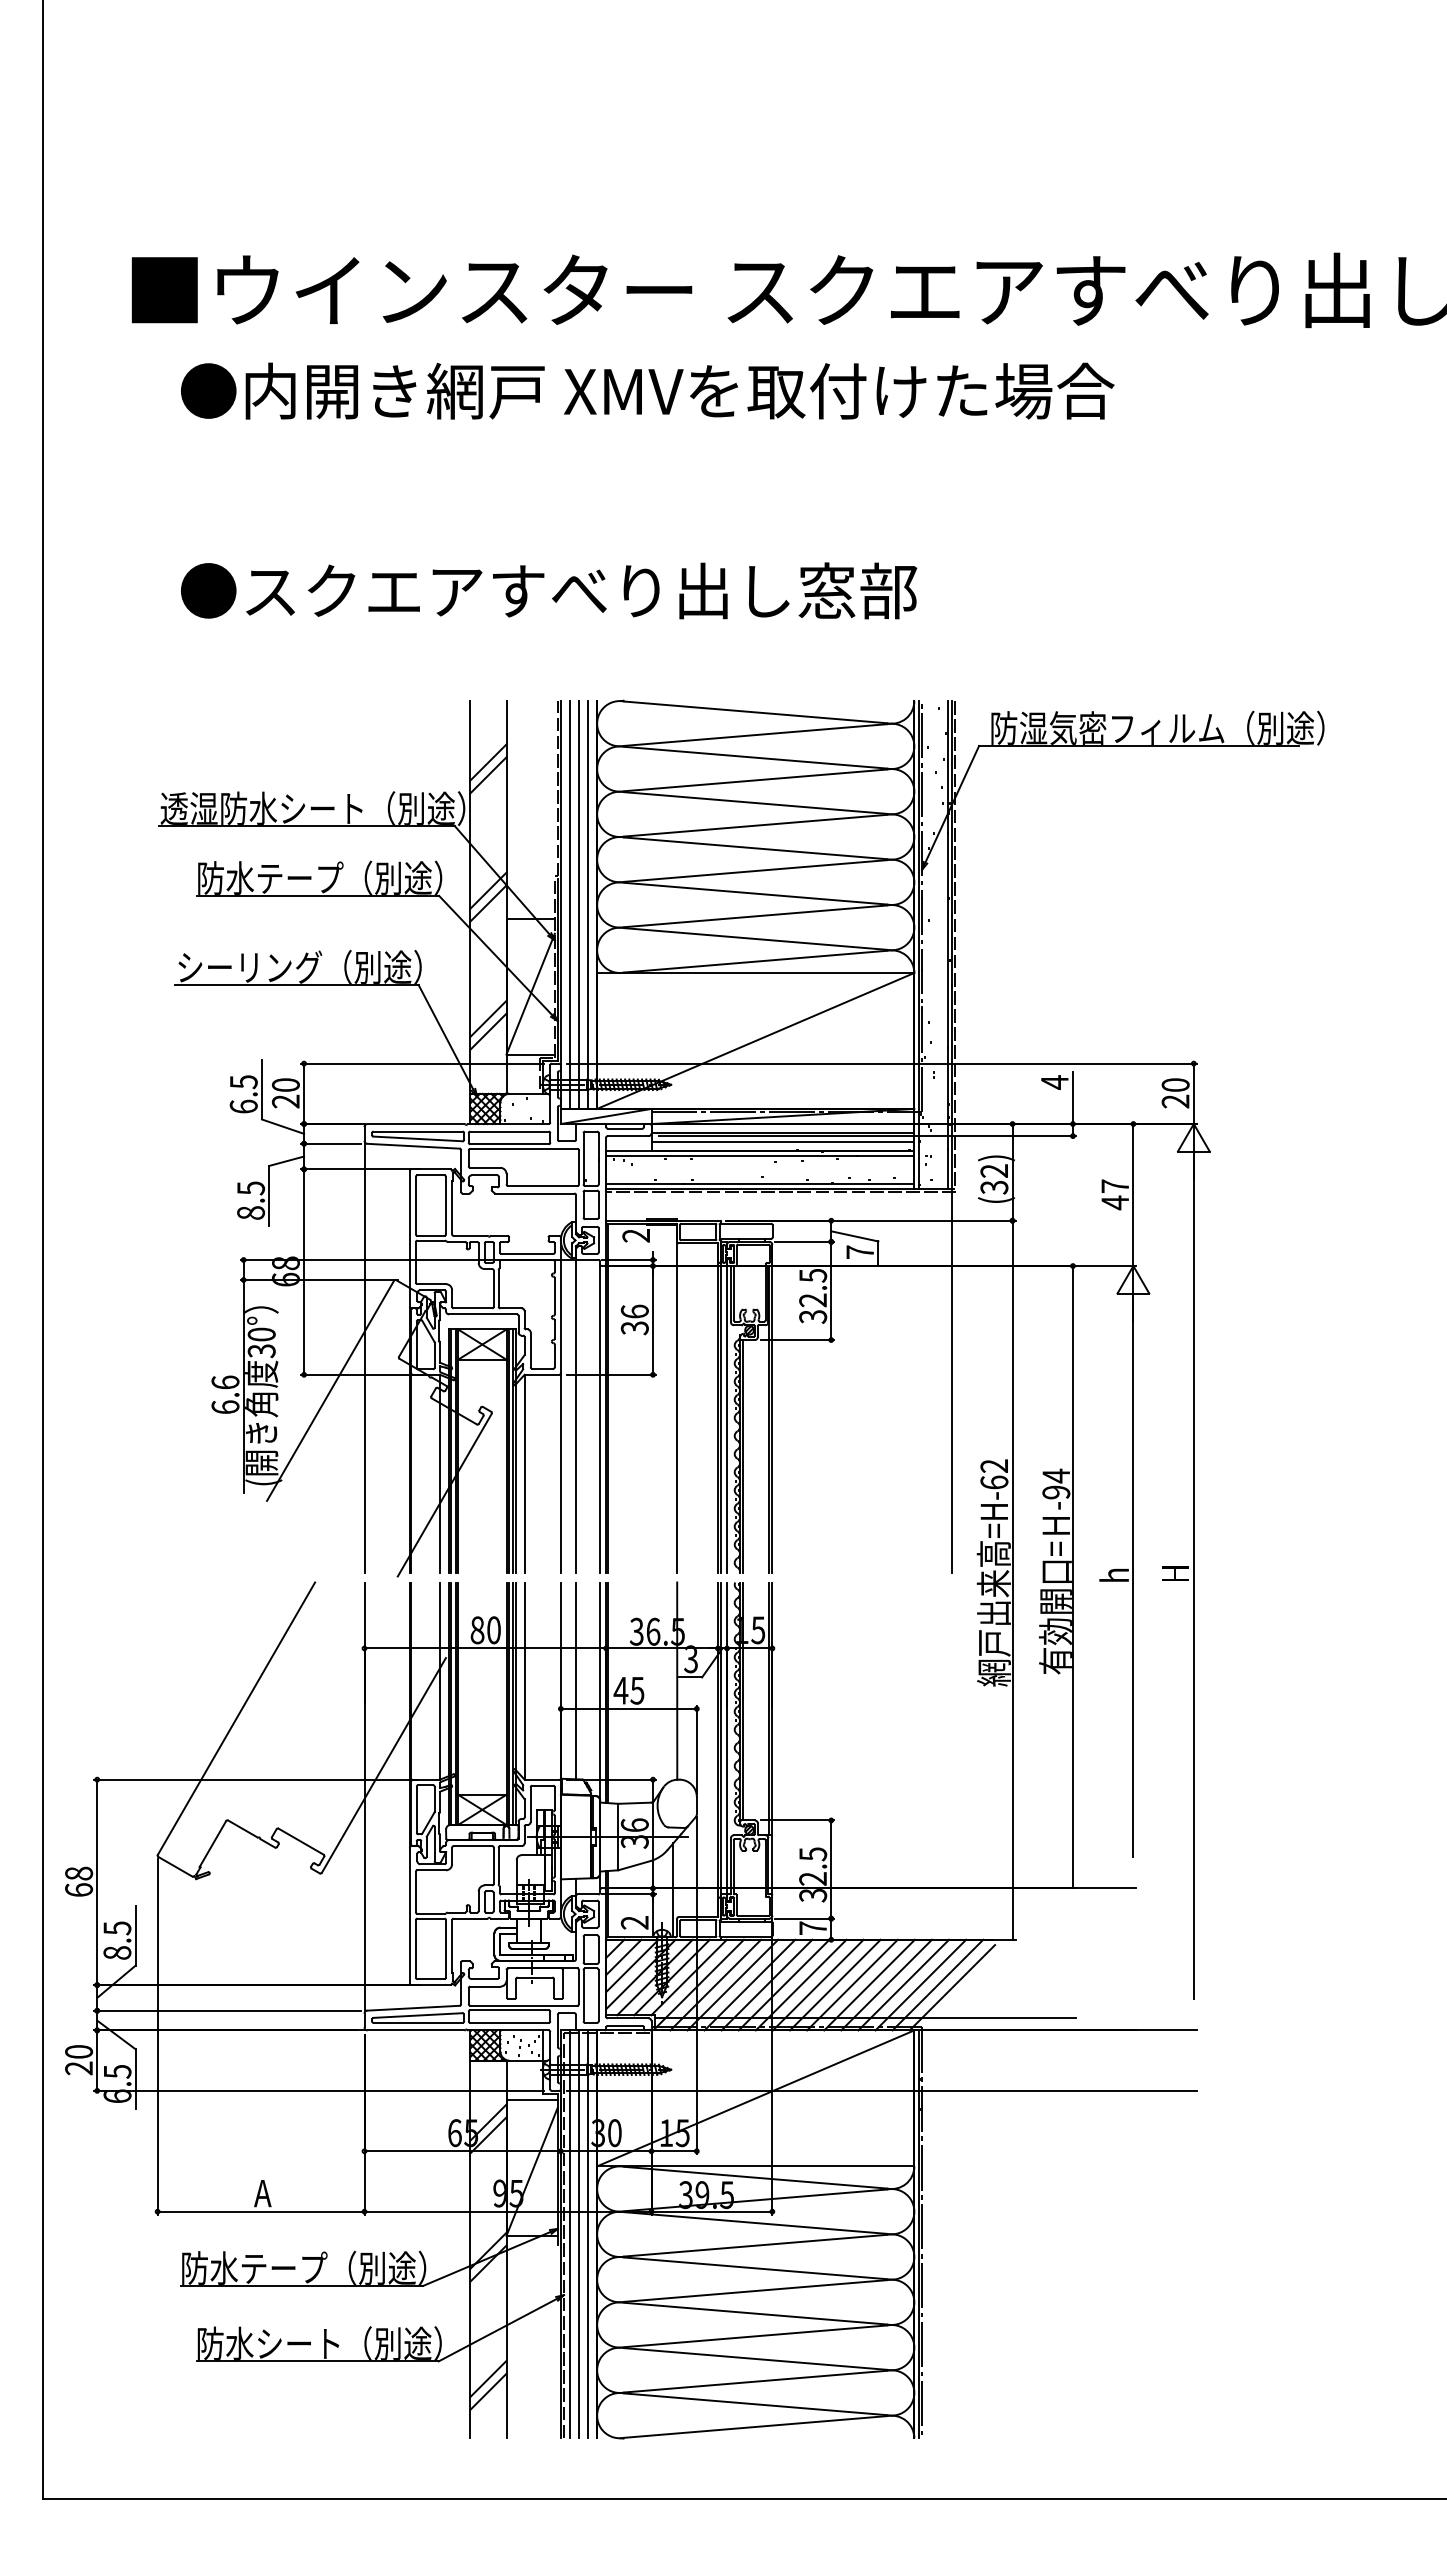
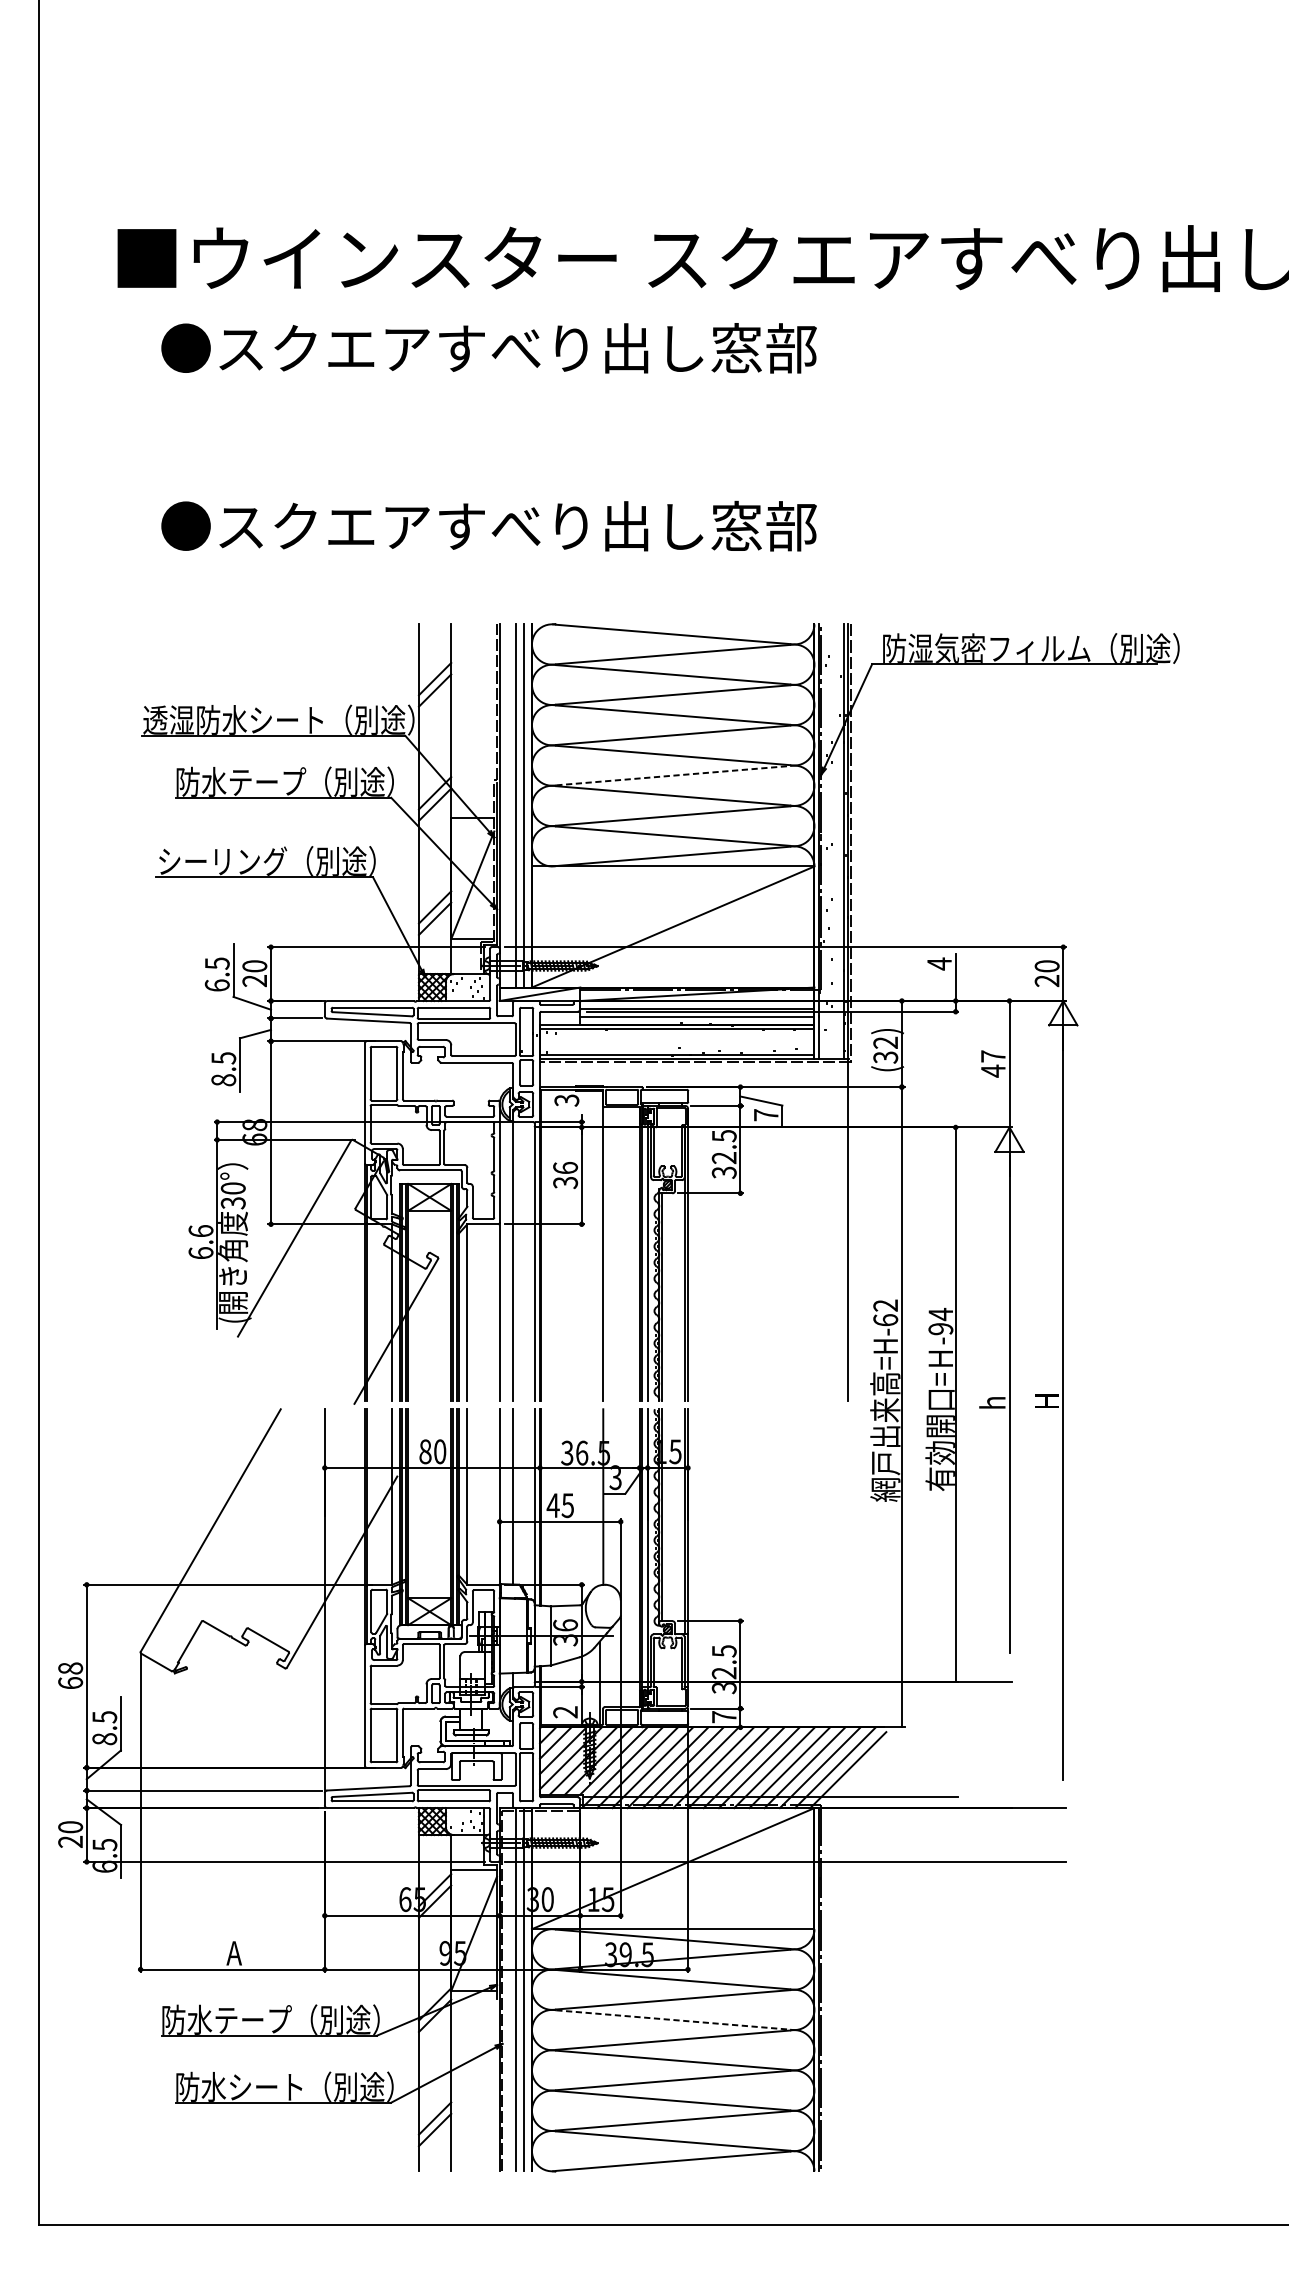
text: (679, 390) -> (605, 347), ●内開き網戸 XMVを取付けた場合 -> ●スクエアすべり出し窓部
line: (755, 871) -> (672, 776), solid -> dashed
line: (569, 904) -> (507, 805), removed
text: (636, 1235) -> (567, 1100), 2 -> 3
line: (364, 1358) -> (324, 1209), removed
line: (569, 2234) -> (507, 1989), removed
line: (755, 2268) -> (672, 2020), solid -> dashed

